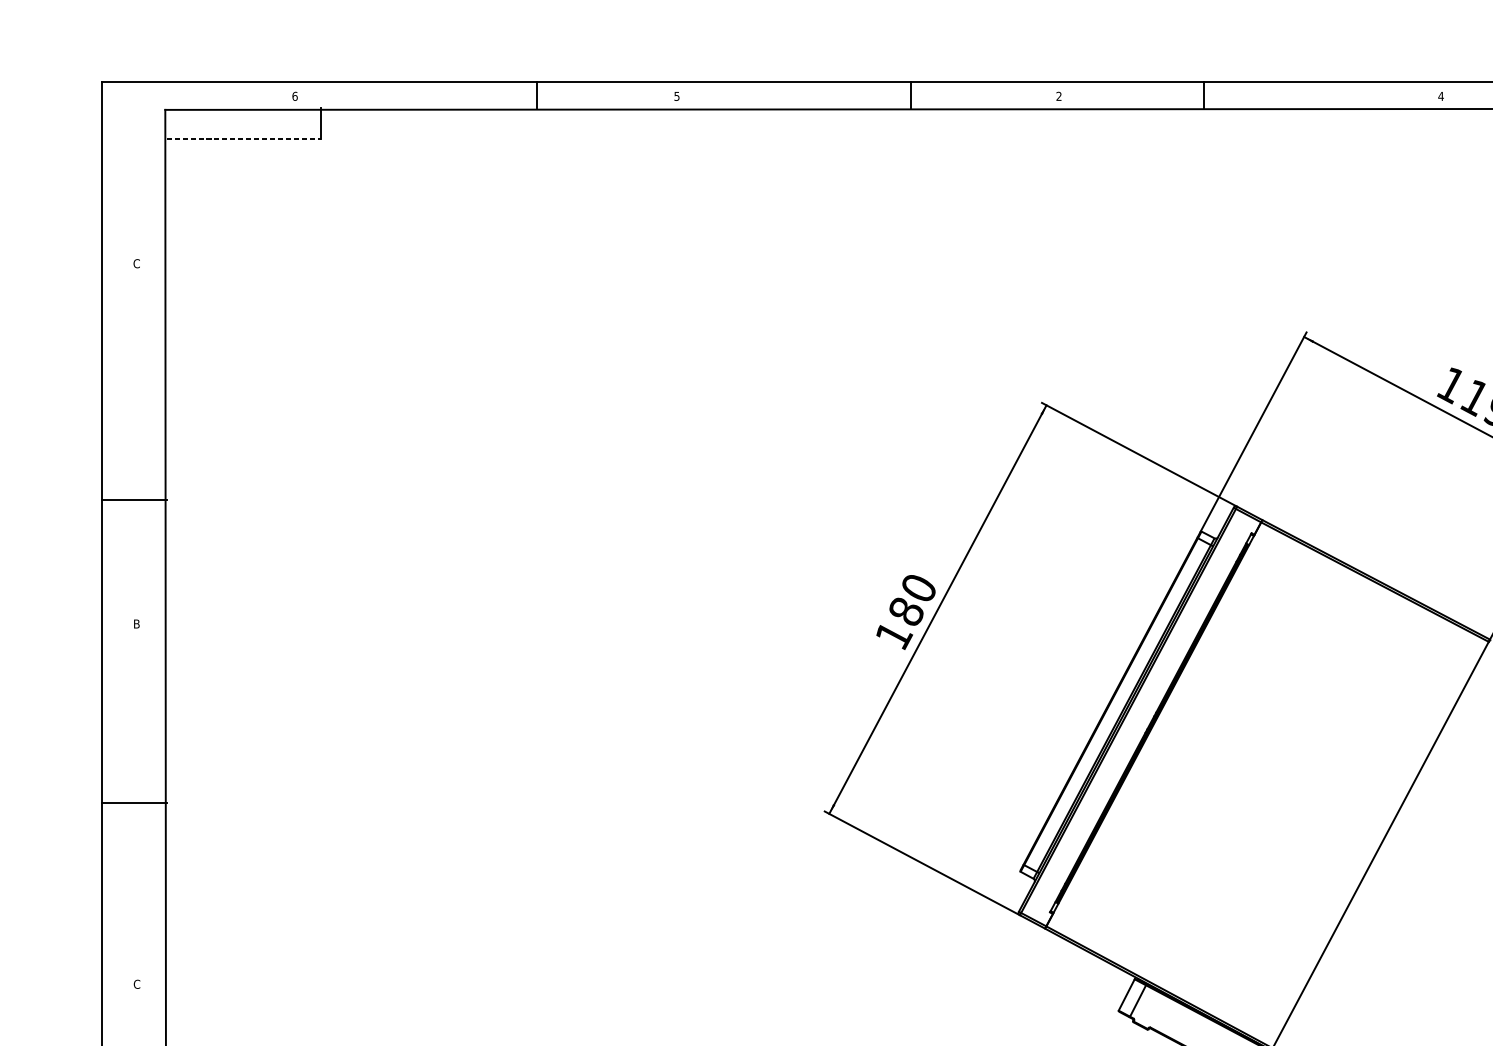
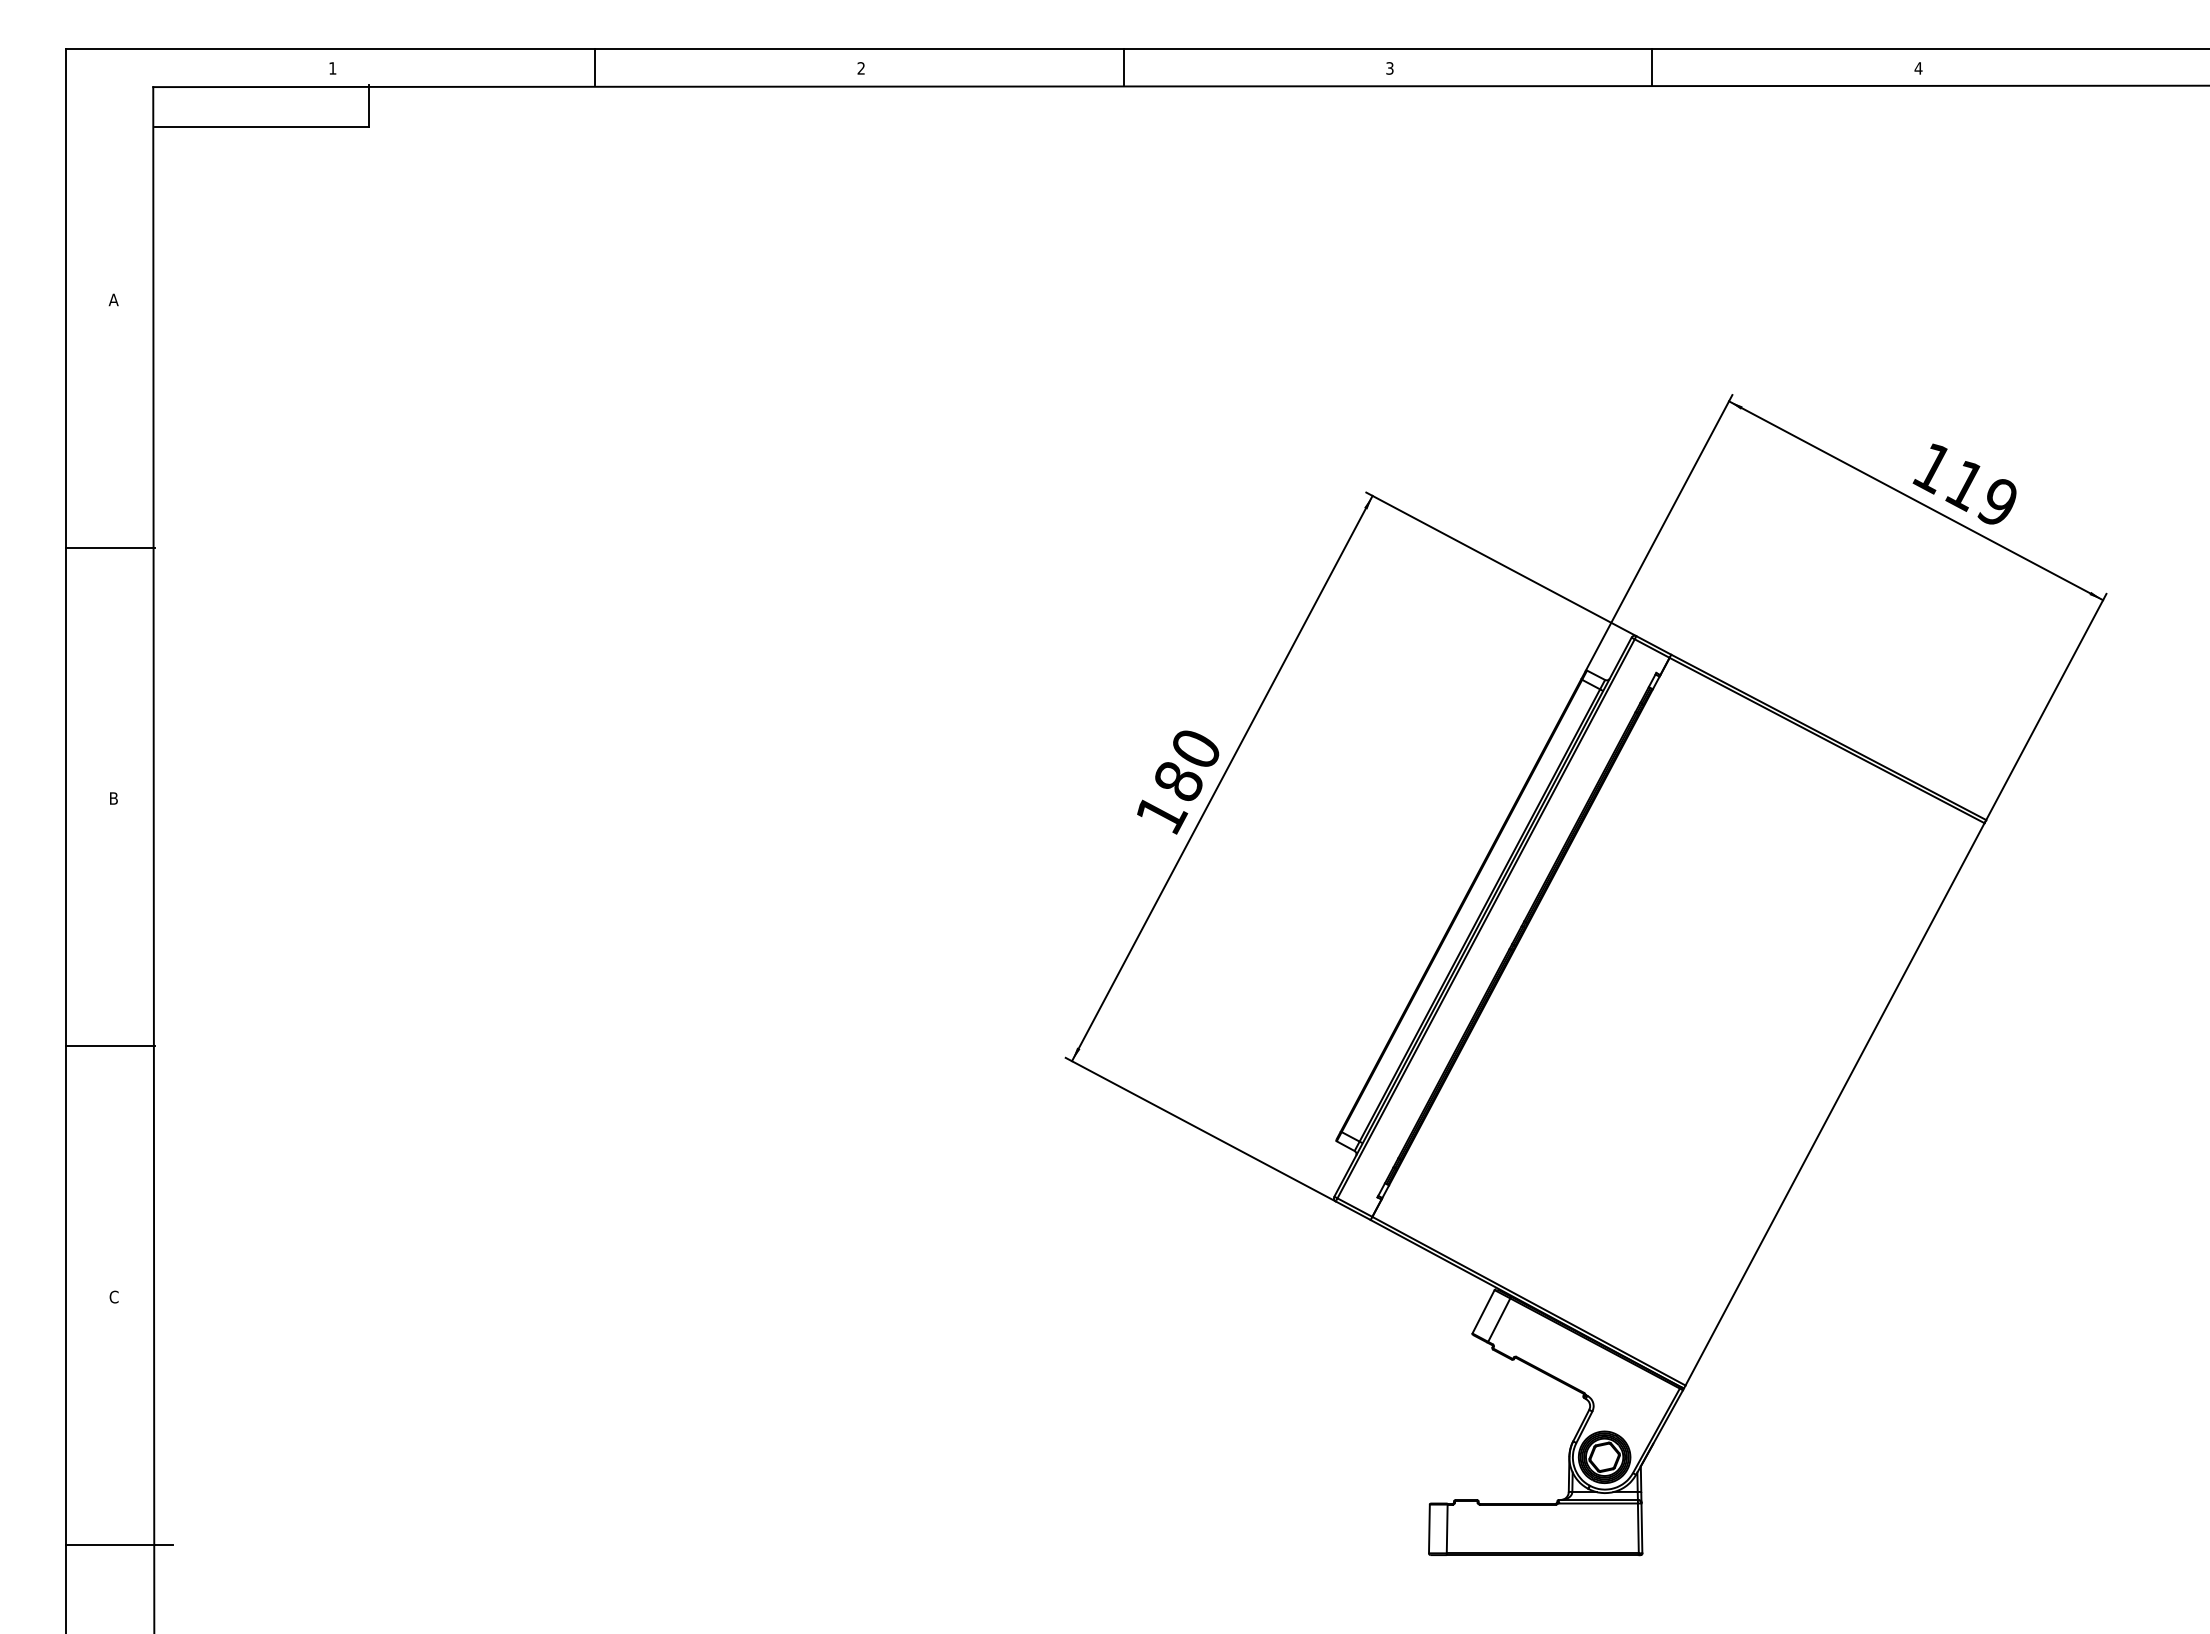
line: (536, 95) -> (594, 66), moved
line: (910, 95) -> (1123, 66), moved
line: (1204, 95) -> (1652, 66), moved
text: (294, 96) -> (332, 68), 6 -> 1
text: (676, 96) -> (860, 68), 5 -> 2
text: (1058, 96) -> (1389, 68), 2 -> 3
line: (243, 139) -> (261, 127), dashed -> solid
text: (136, 263) -> (113, 299), C -> A
line: (134, 499) -> (110, 547), moved

